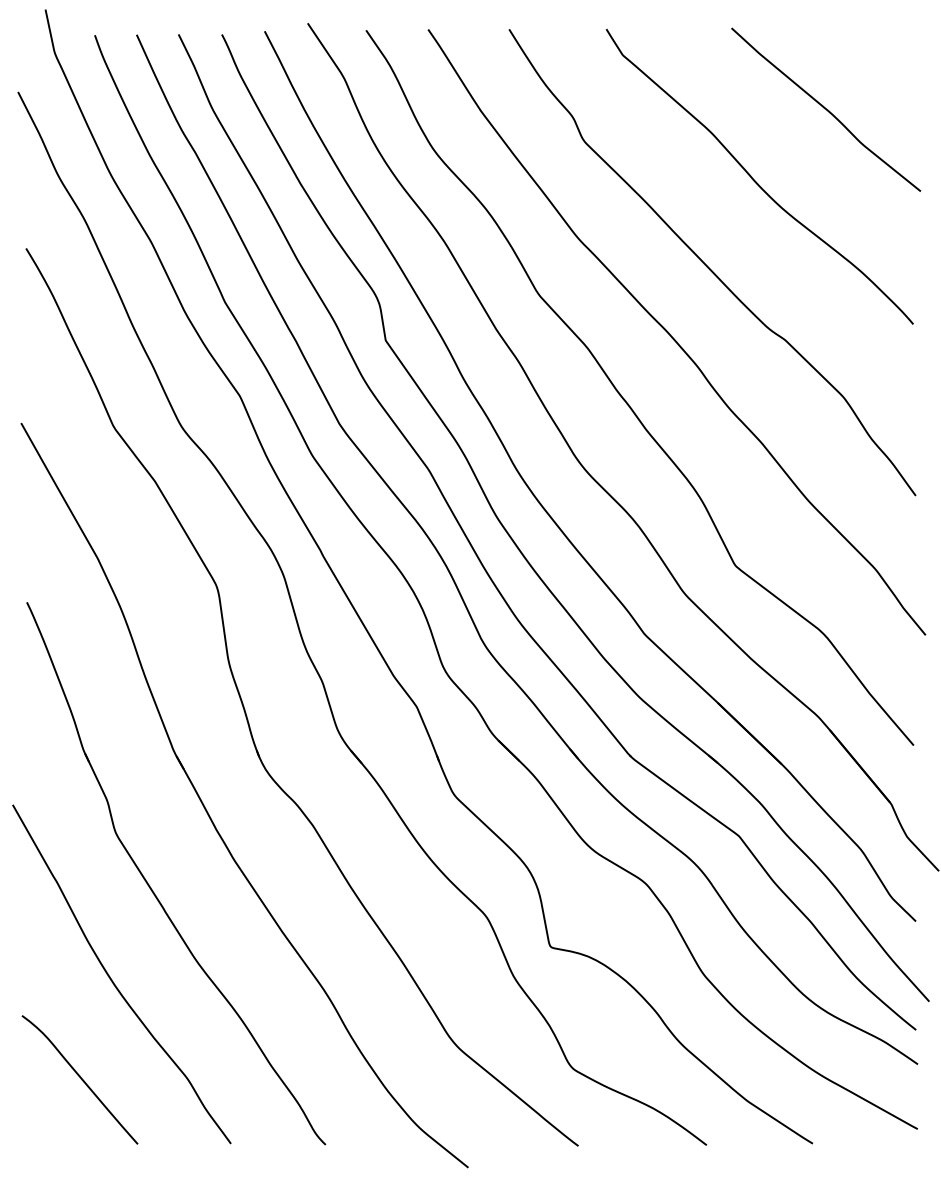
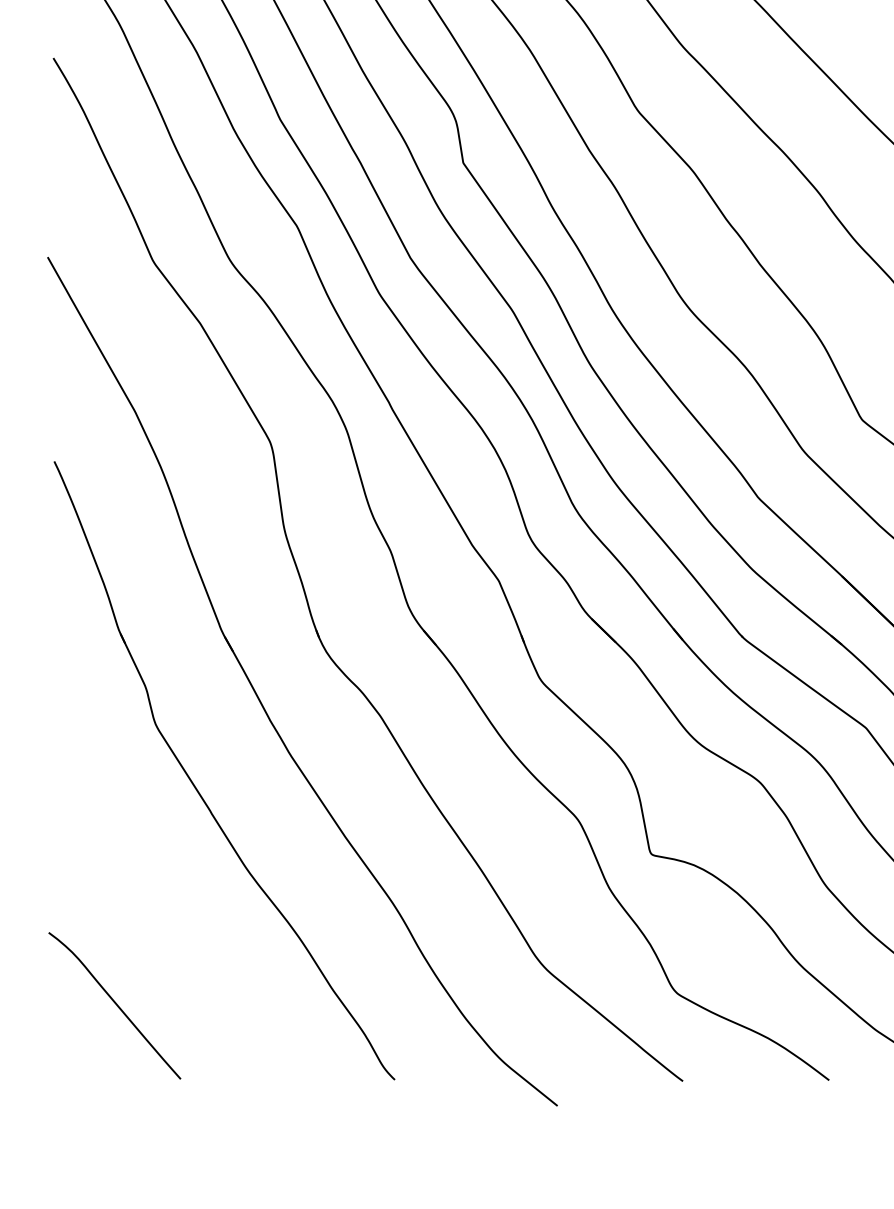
curve: (112, 979) -> (151, 891), removed

